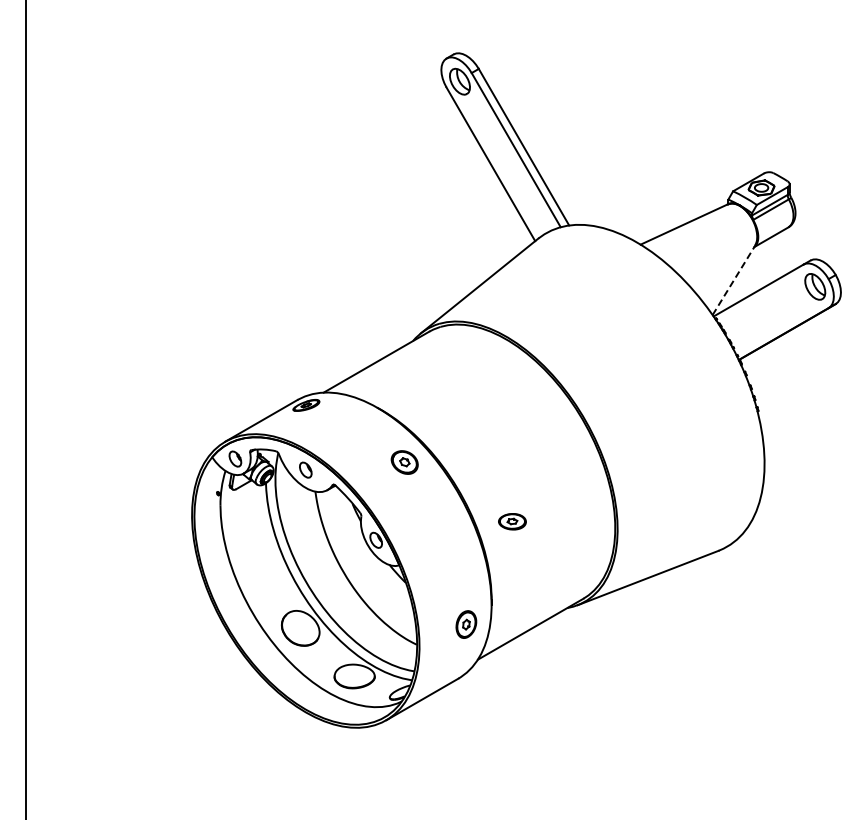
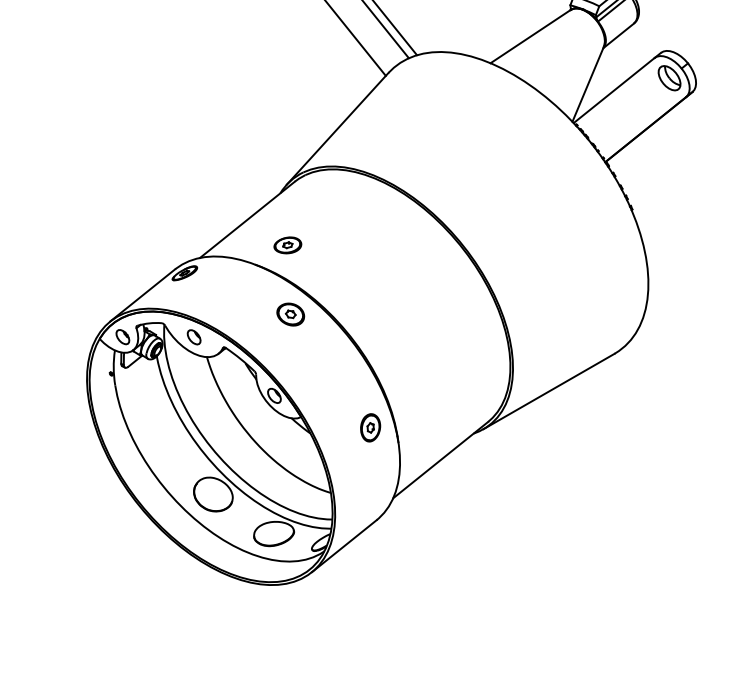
line: (734, 280) -> (588, 84), dashed -> solid
part: (512, 521) -> (287, 245), moved
part: (466, 624) -> (370, 427), moved

